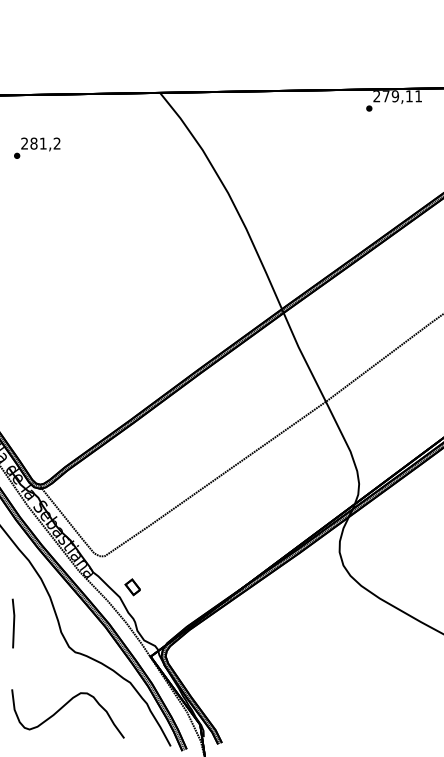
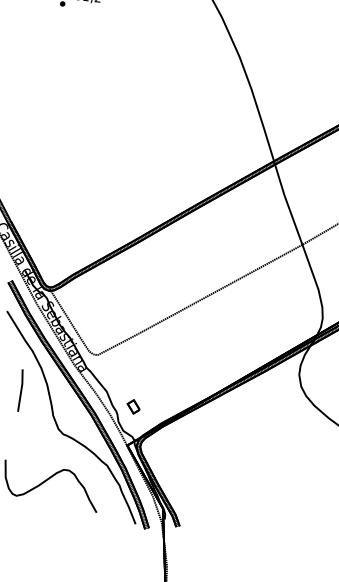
part: (132, 587) -> (133, 407), moved
line: (13, 623) -> (20, 390), moved

